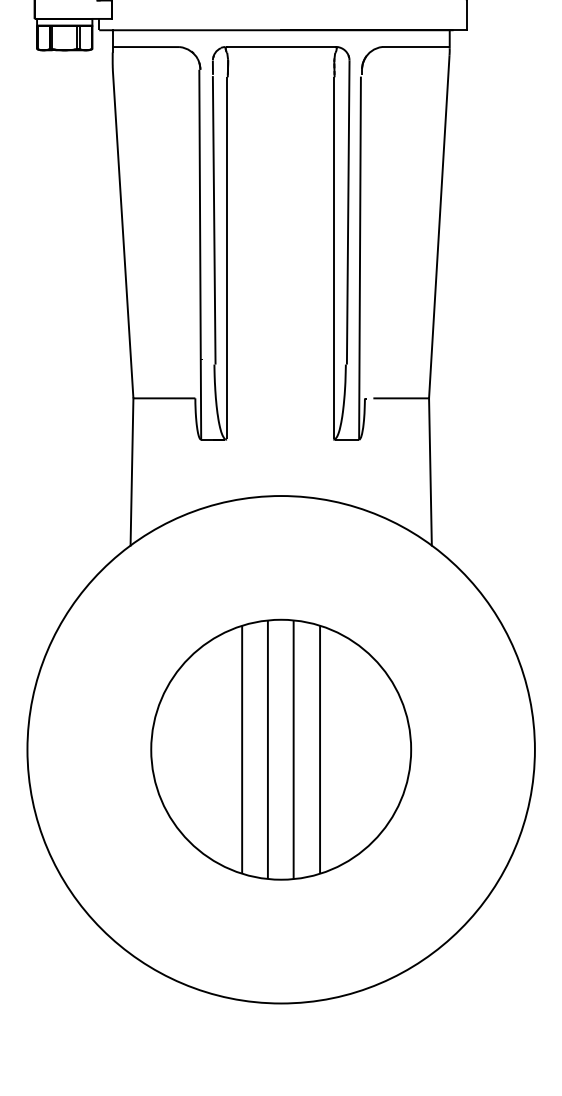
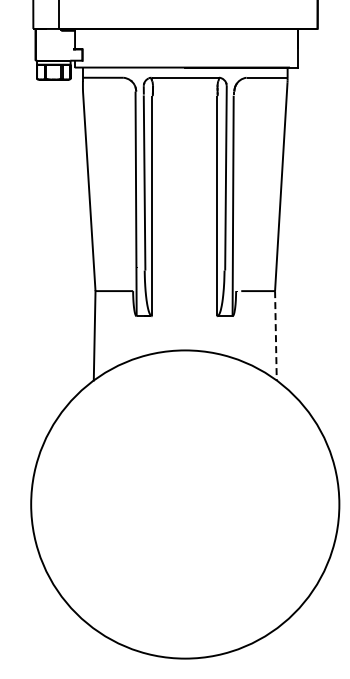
line: (429, 471) -> (275, 335), solid -> dashed
part: (281, 749) -> (185, 504), removed

